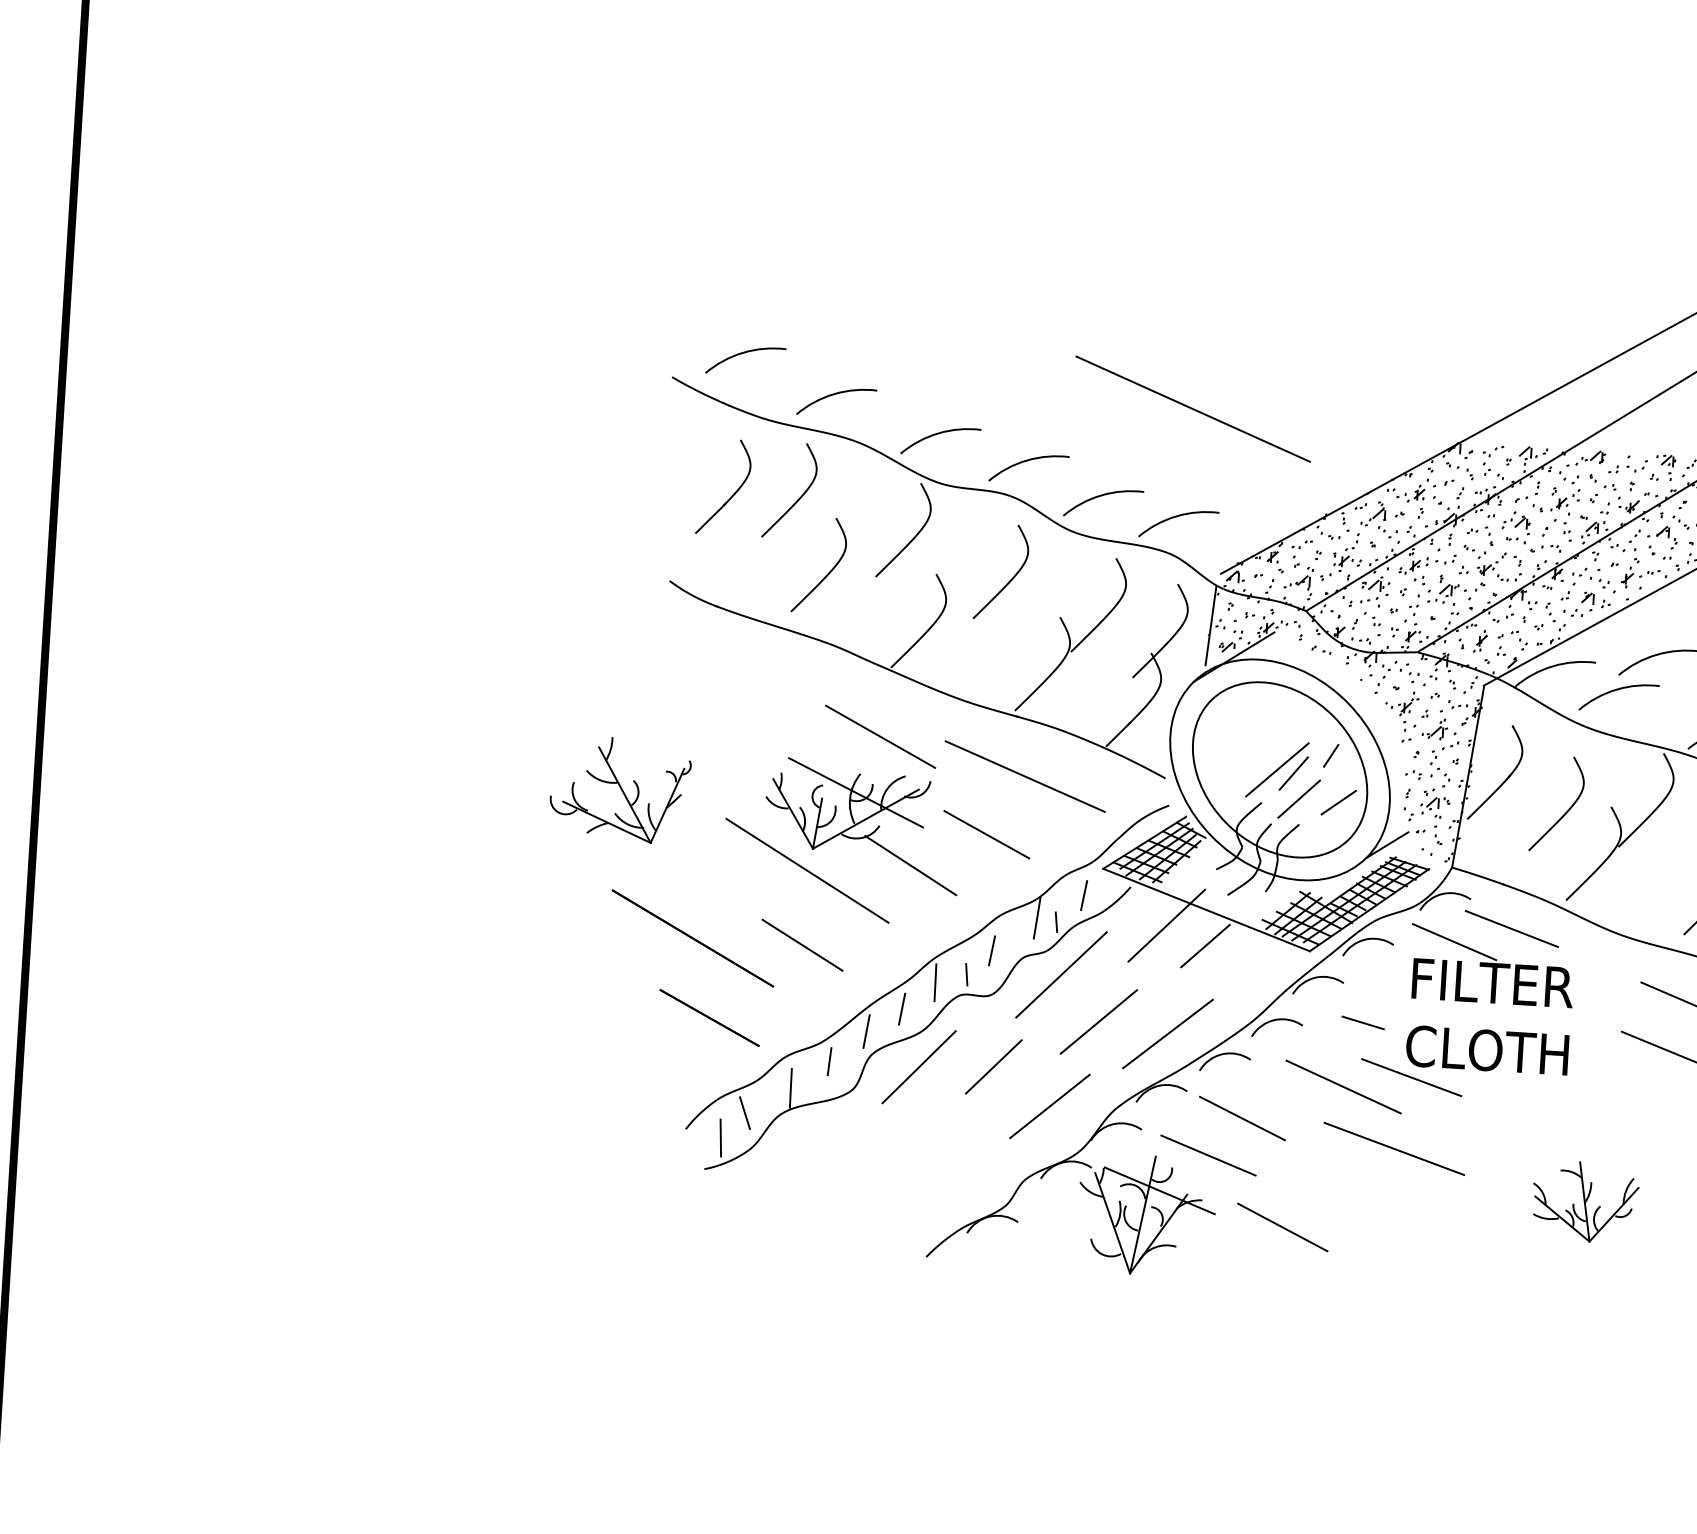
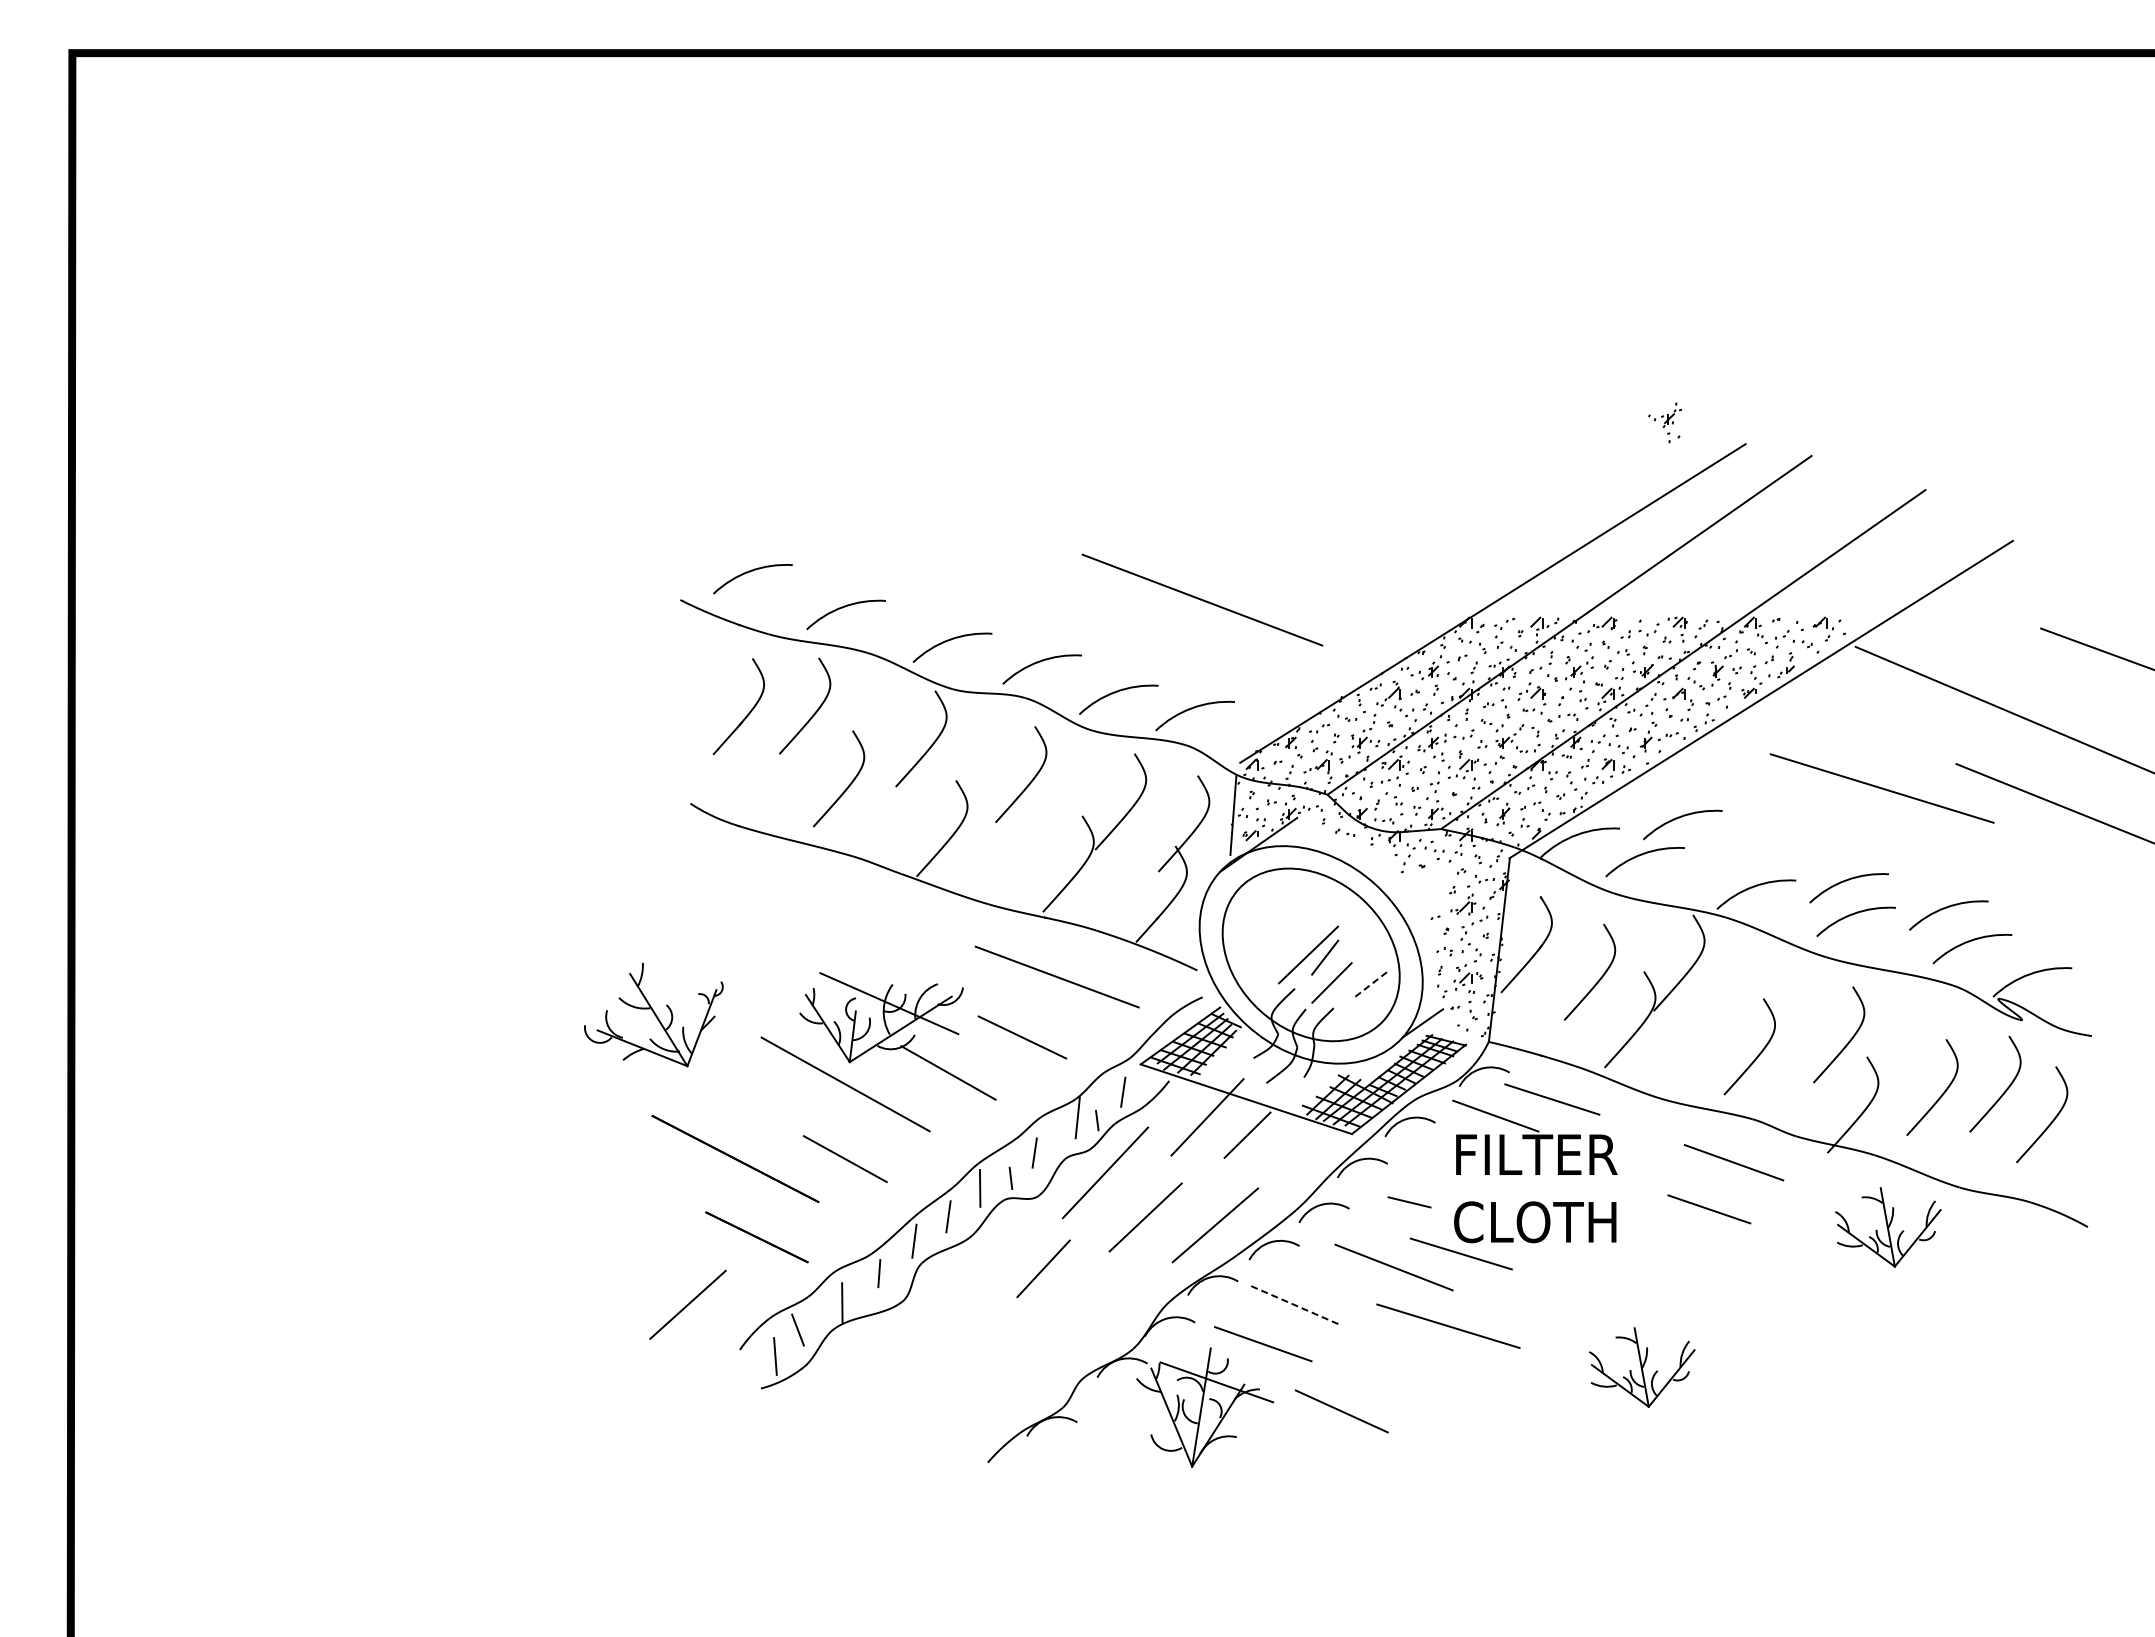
part: (1401, 710) -> (1664, 422), moved
line: (880, 736) -> (910, 945), removed
line: (1330, 755) -> (1360, 937), removed
line: (1338, 803) -> (1371, 984), solid -> dashed
line: (918, 1067) -> (968, 1273), removed
line: (1049, 1106) -> (687, 1304), moved
line: (1242, 1118) -> (1294, 1305), solid -> dashed

